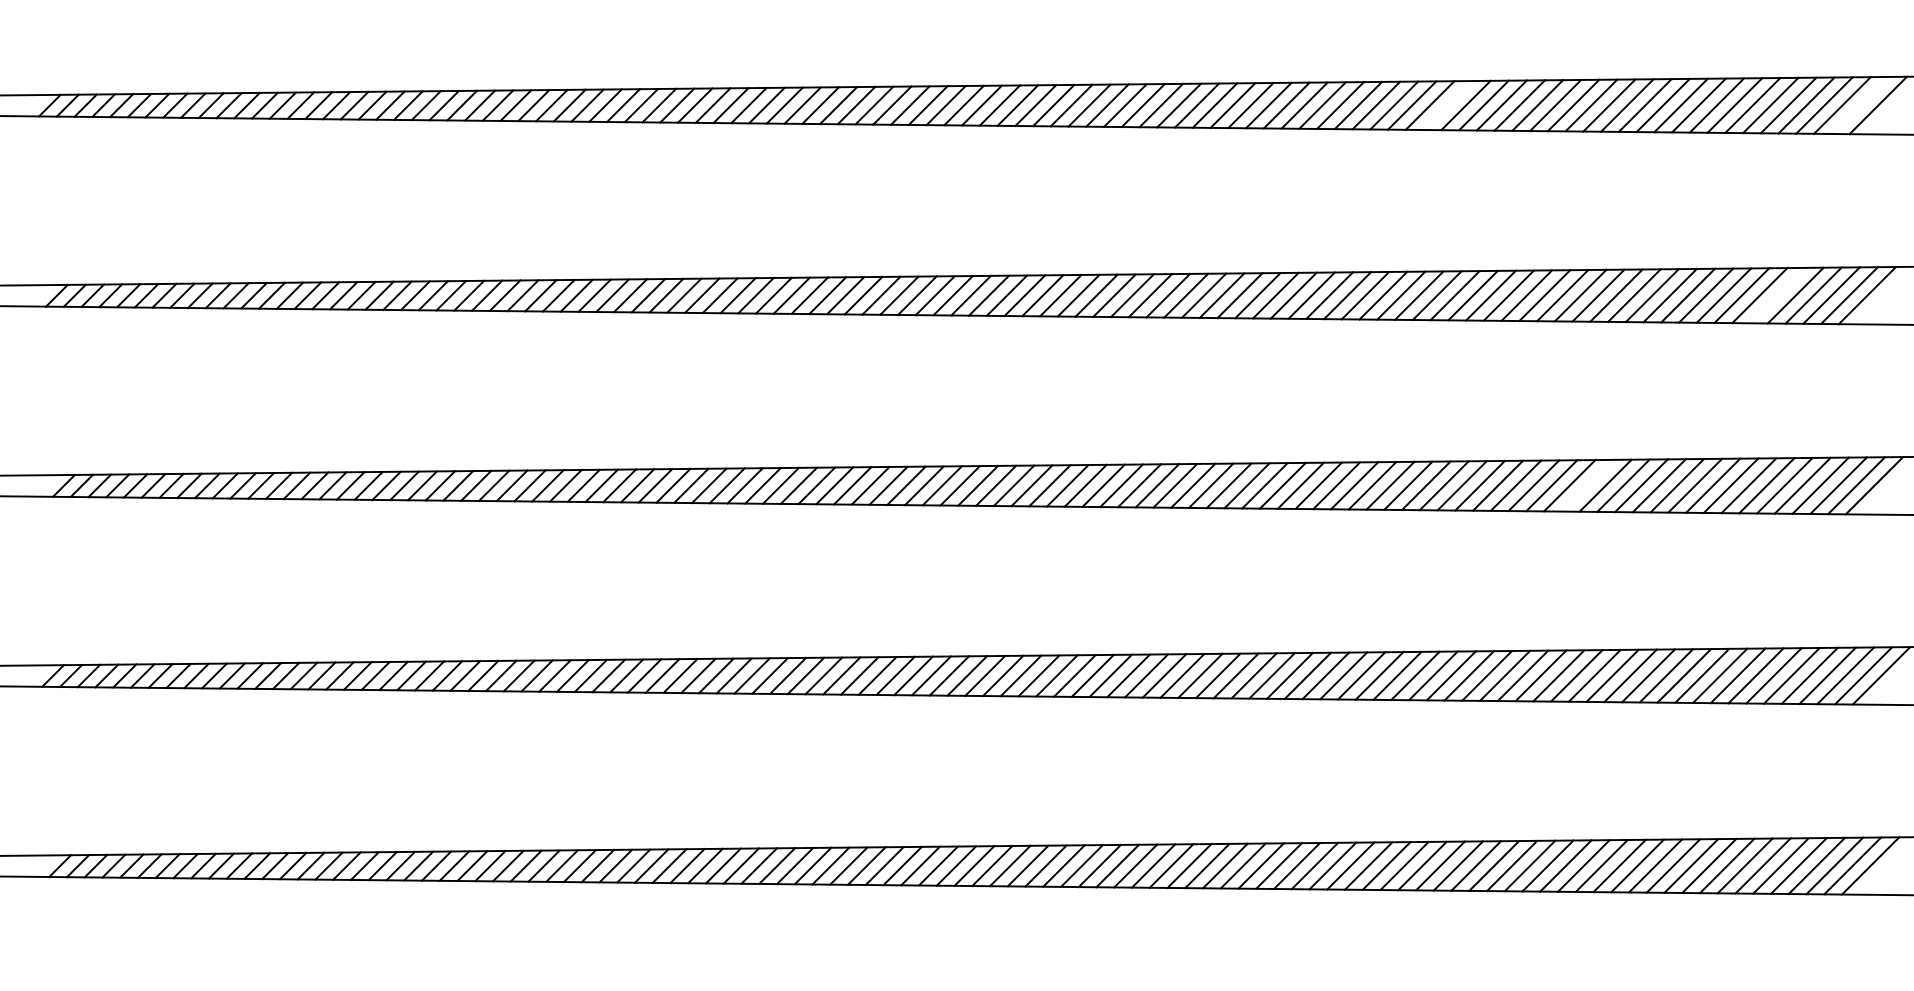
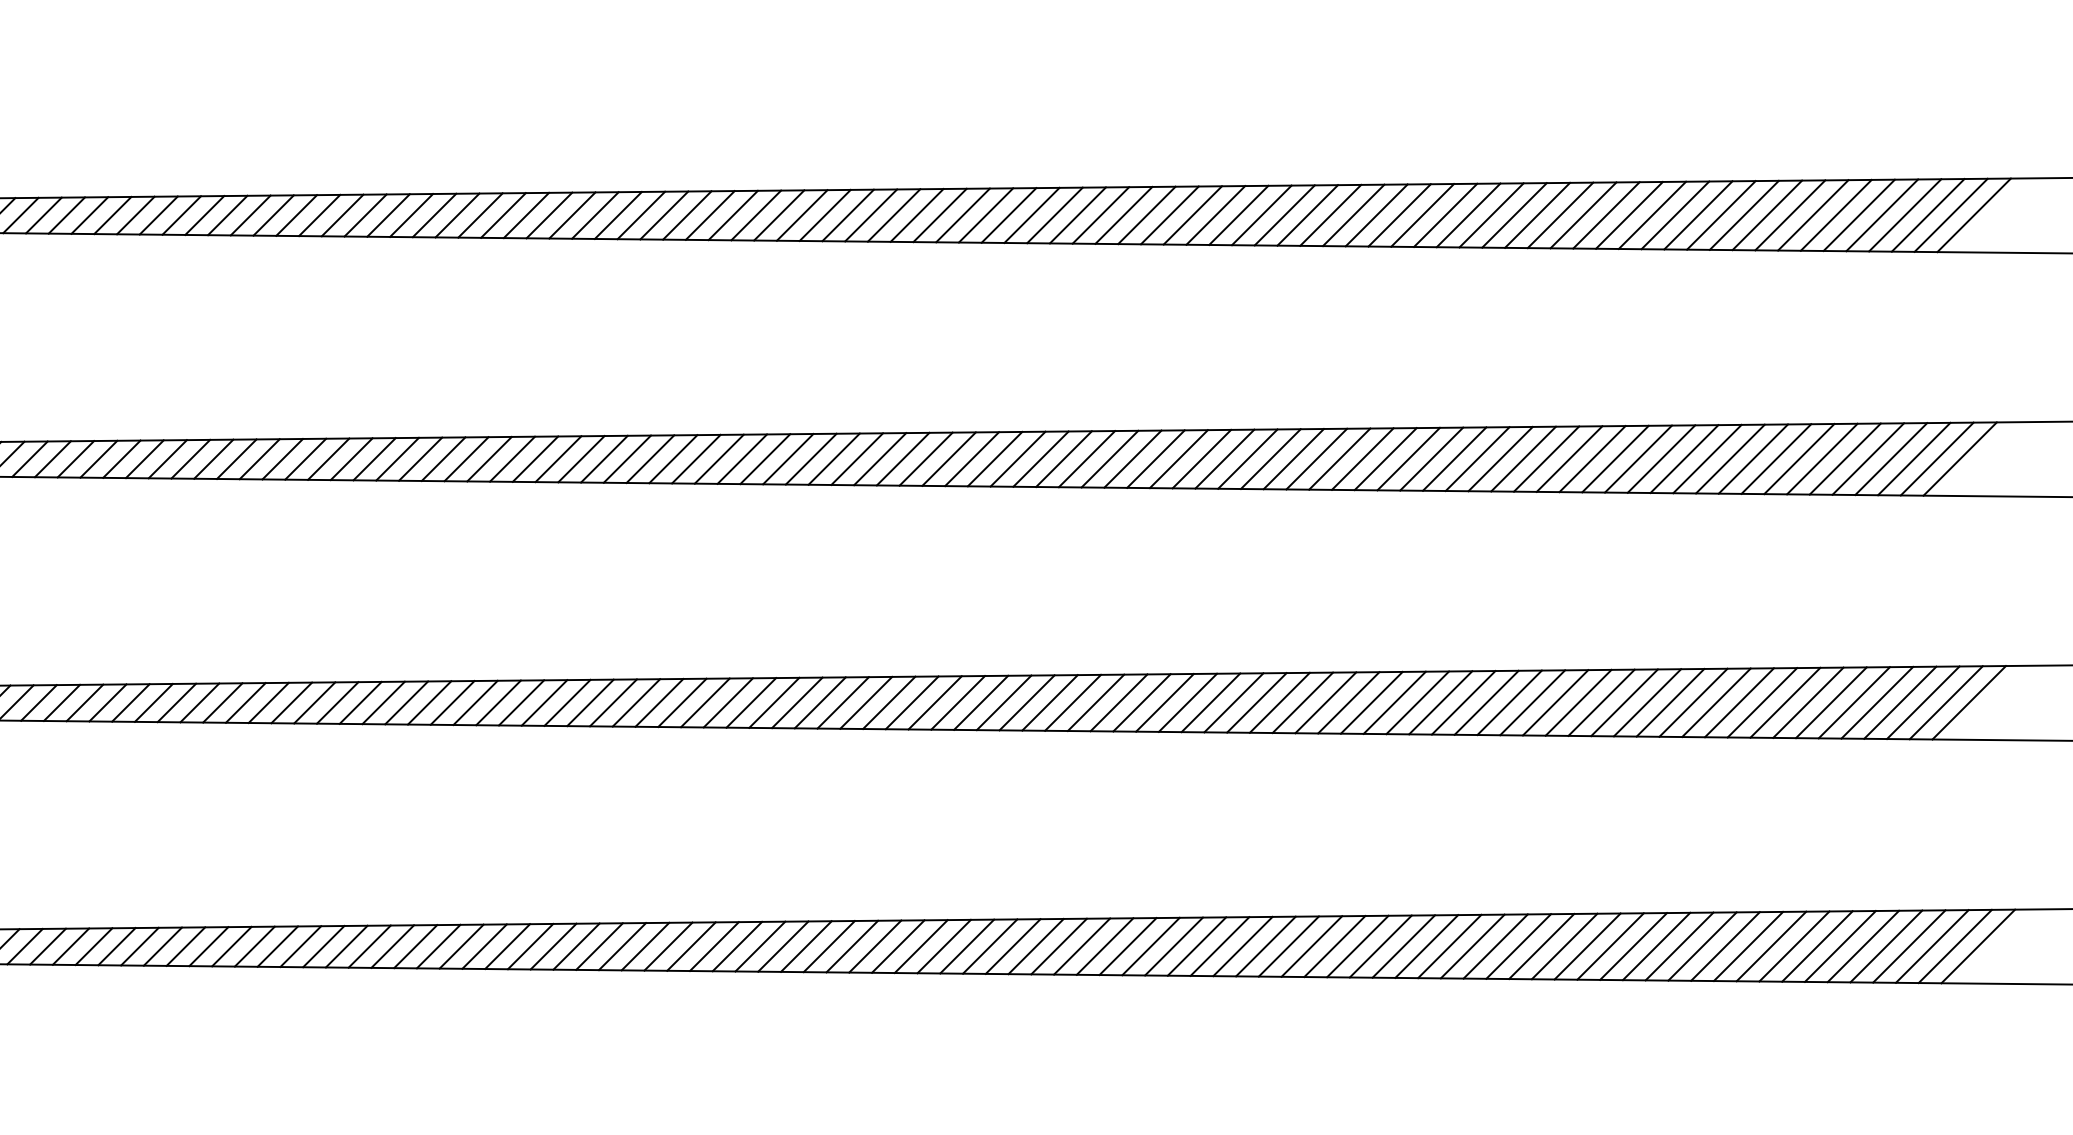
line: (1859, 104) -> (1950, 214), added
line: (1447, 105) -> (1421, 215), added
line: (1777, 295) -> (1844, 458), added
line: (1587, 485) -> (1601, 702), added

